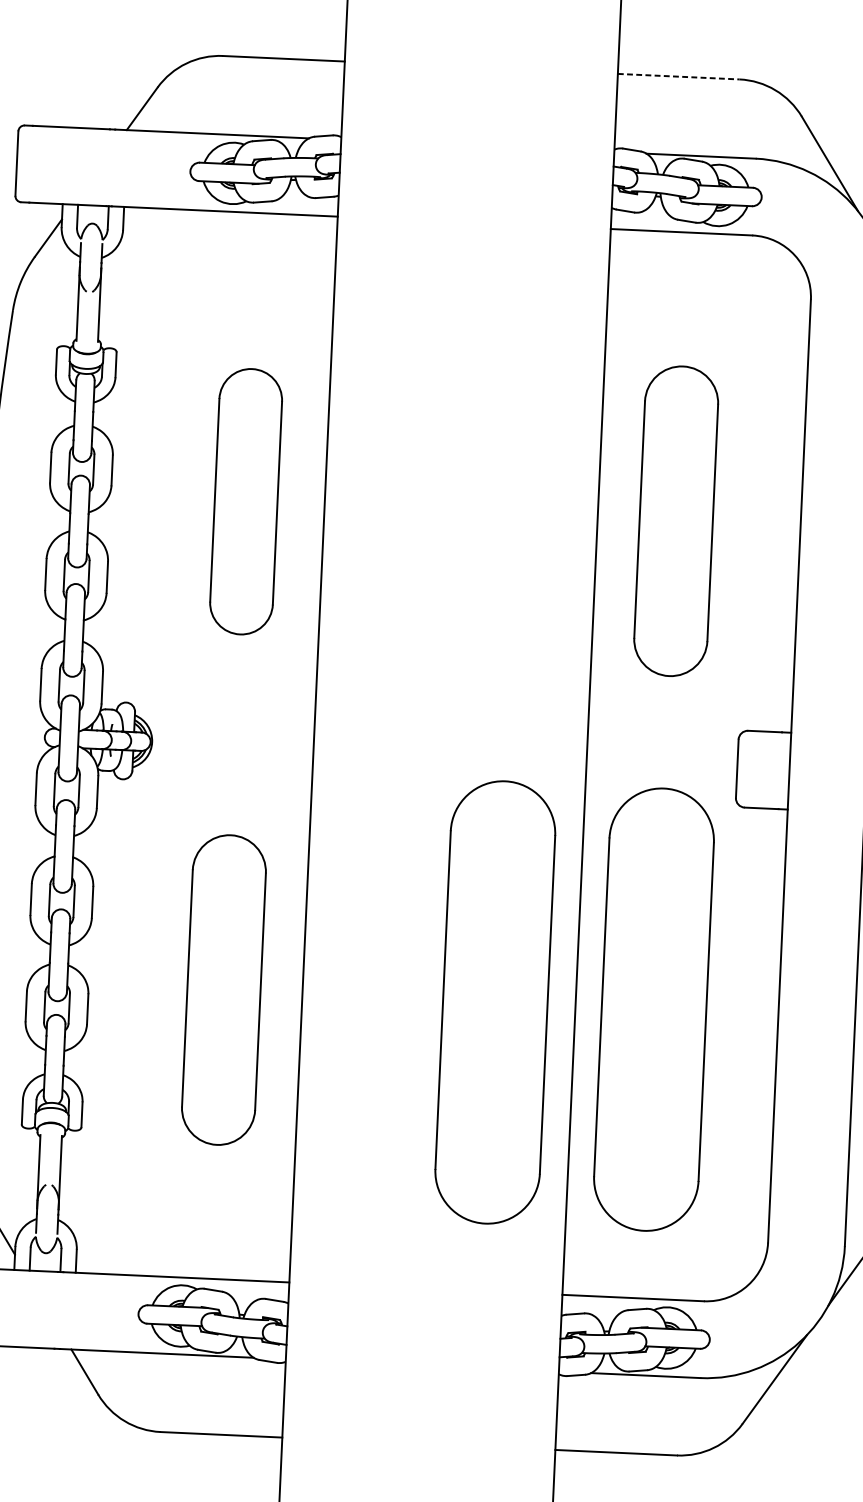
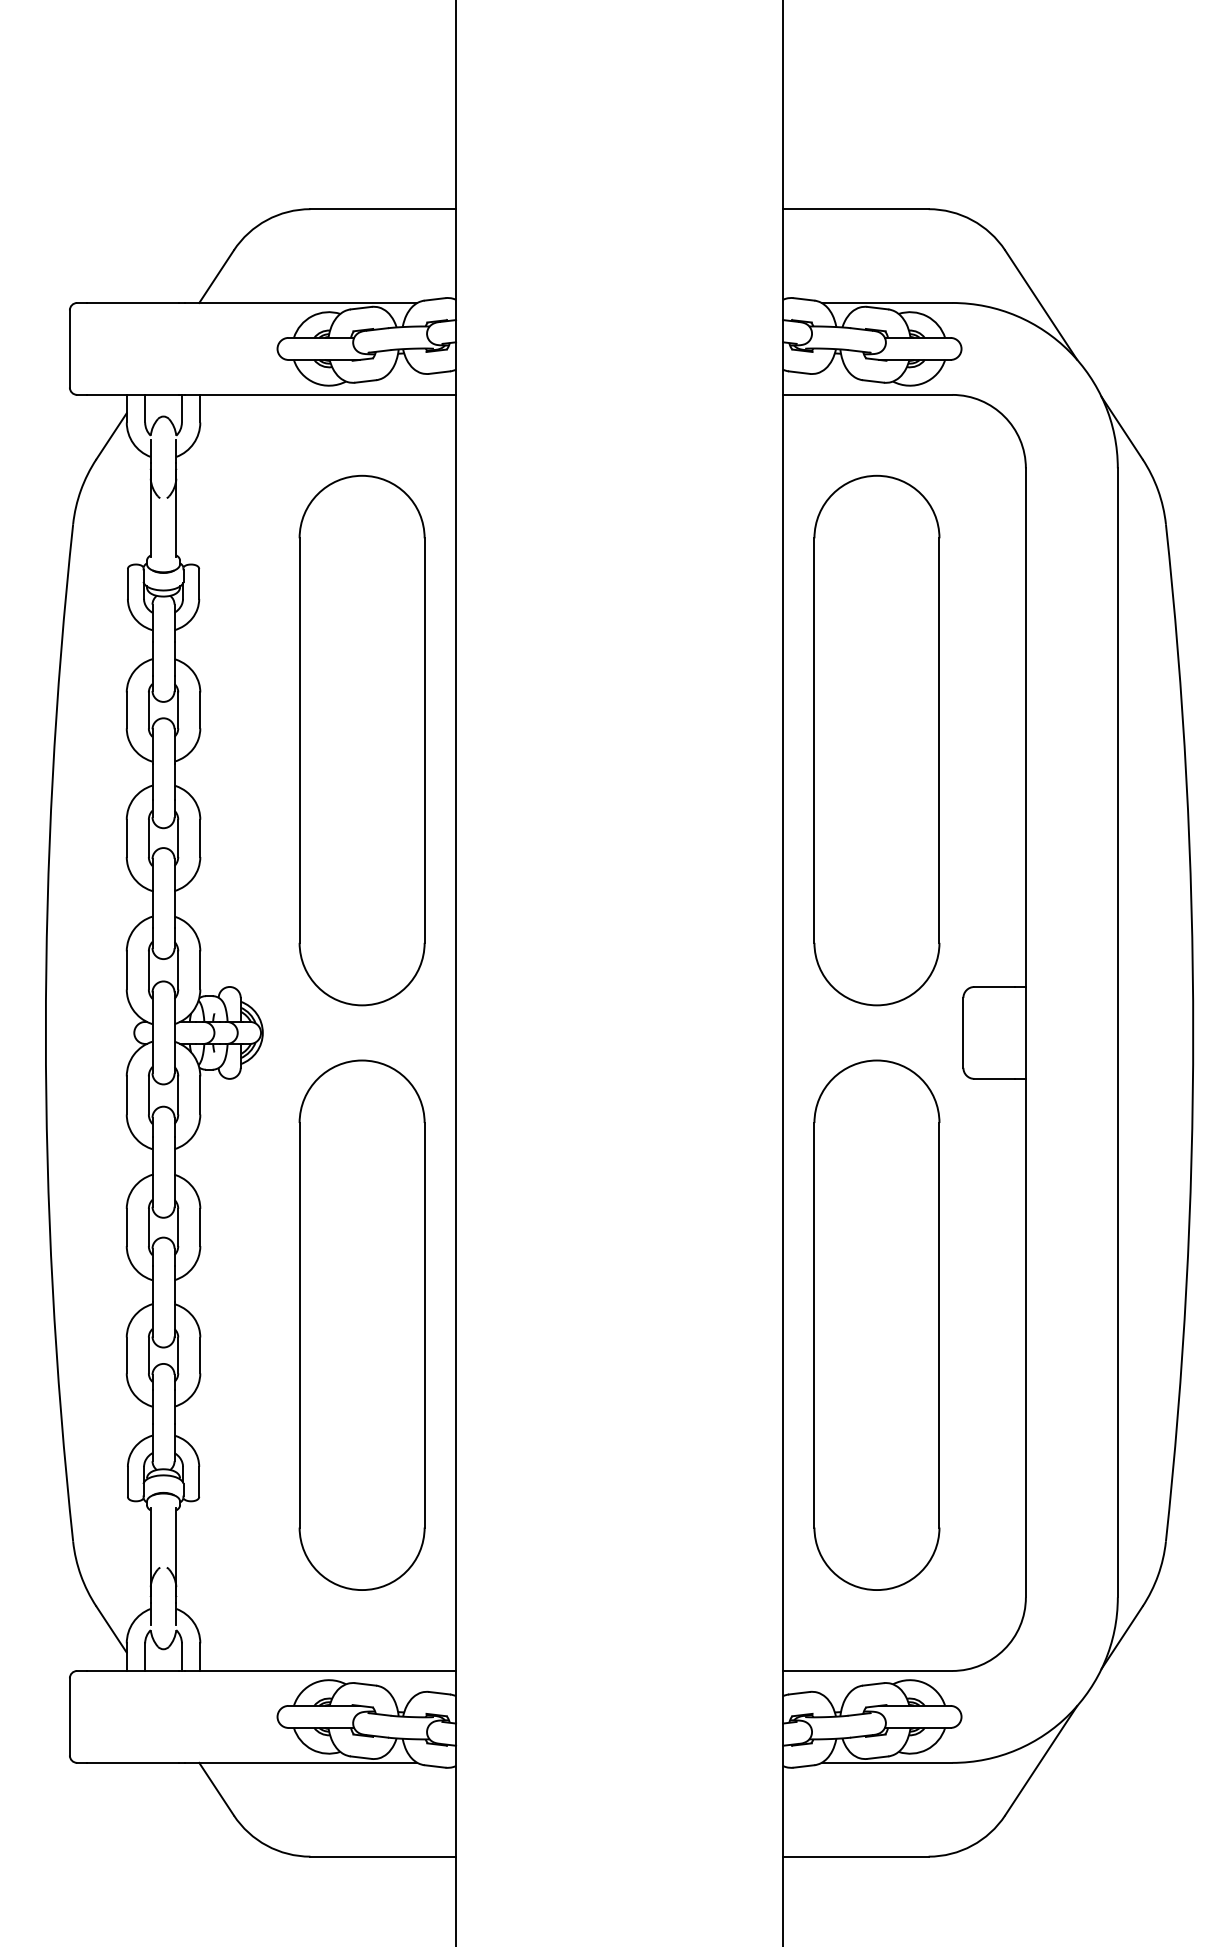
line: (678, 76) -> (855, 209), dashed -> solid
part: (245, 501) -> (361, 740), size x1.67
part: (675, 521) -> (876, 740), size x1.43
part: (223, 989) -> (361, 1324), size x1.43
part: (494, 1001) -> (686, 1324), removed

